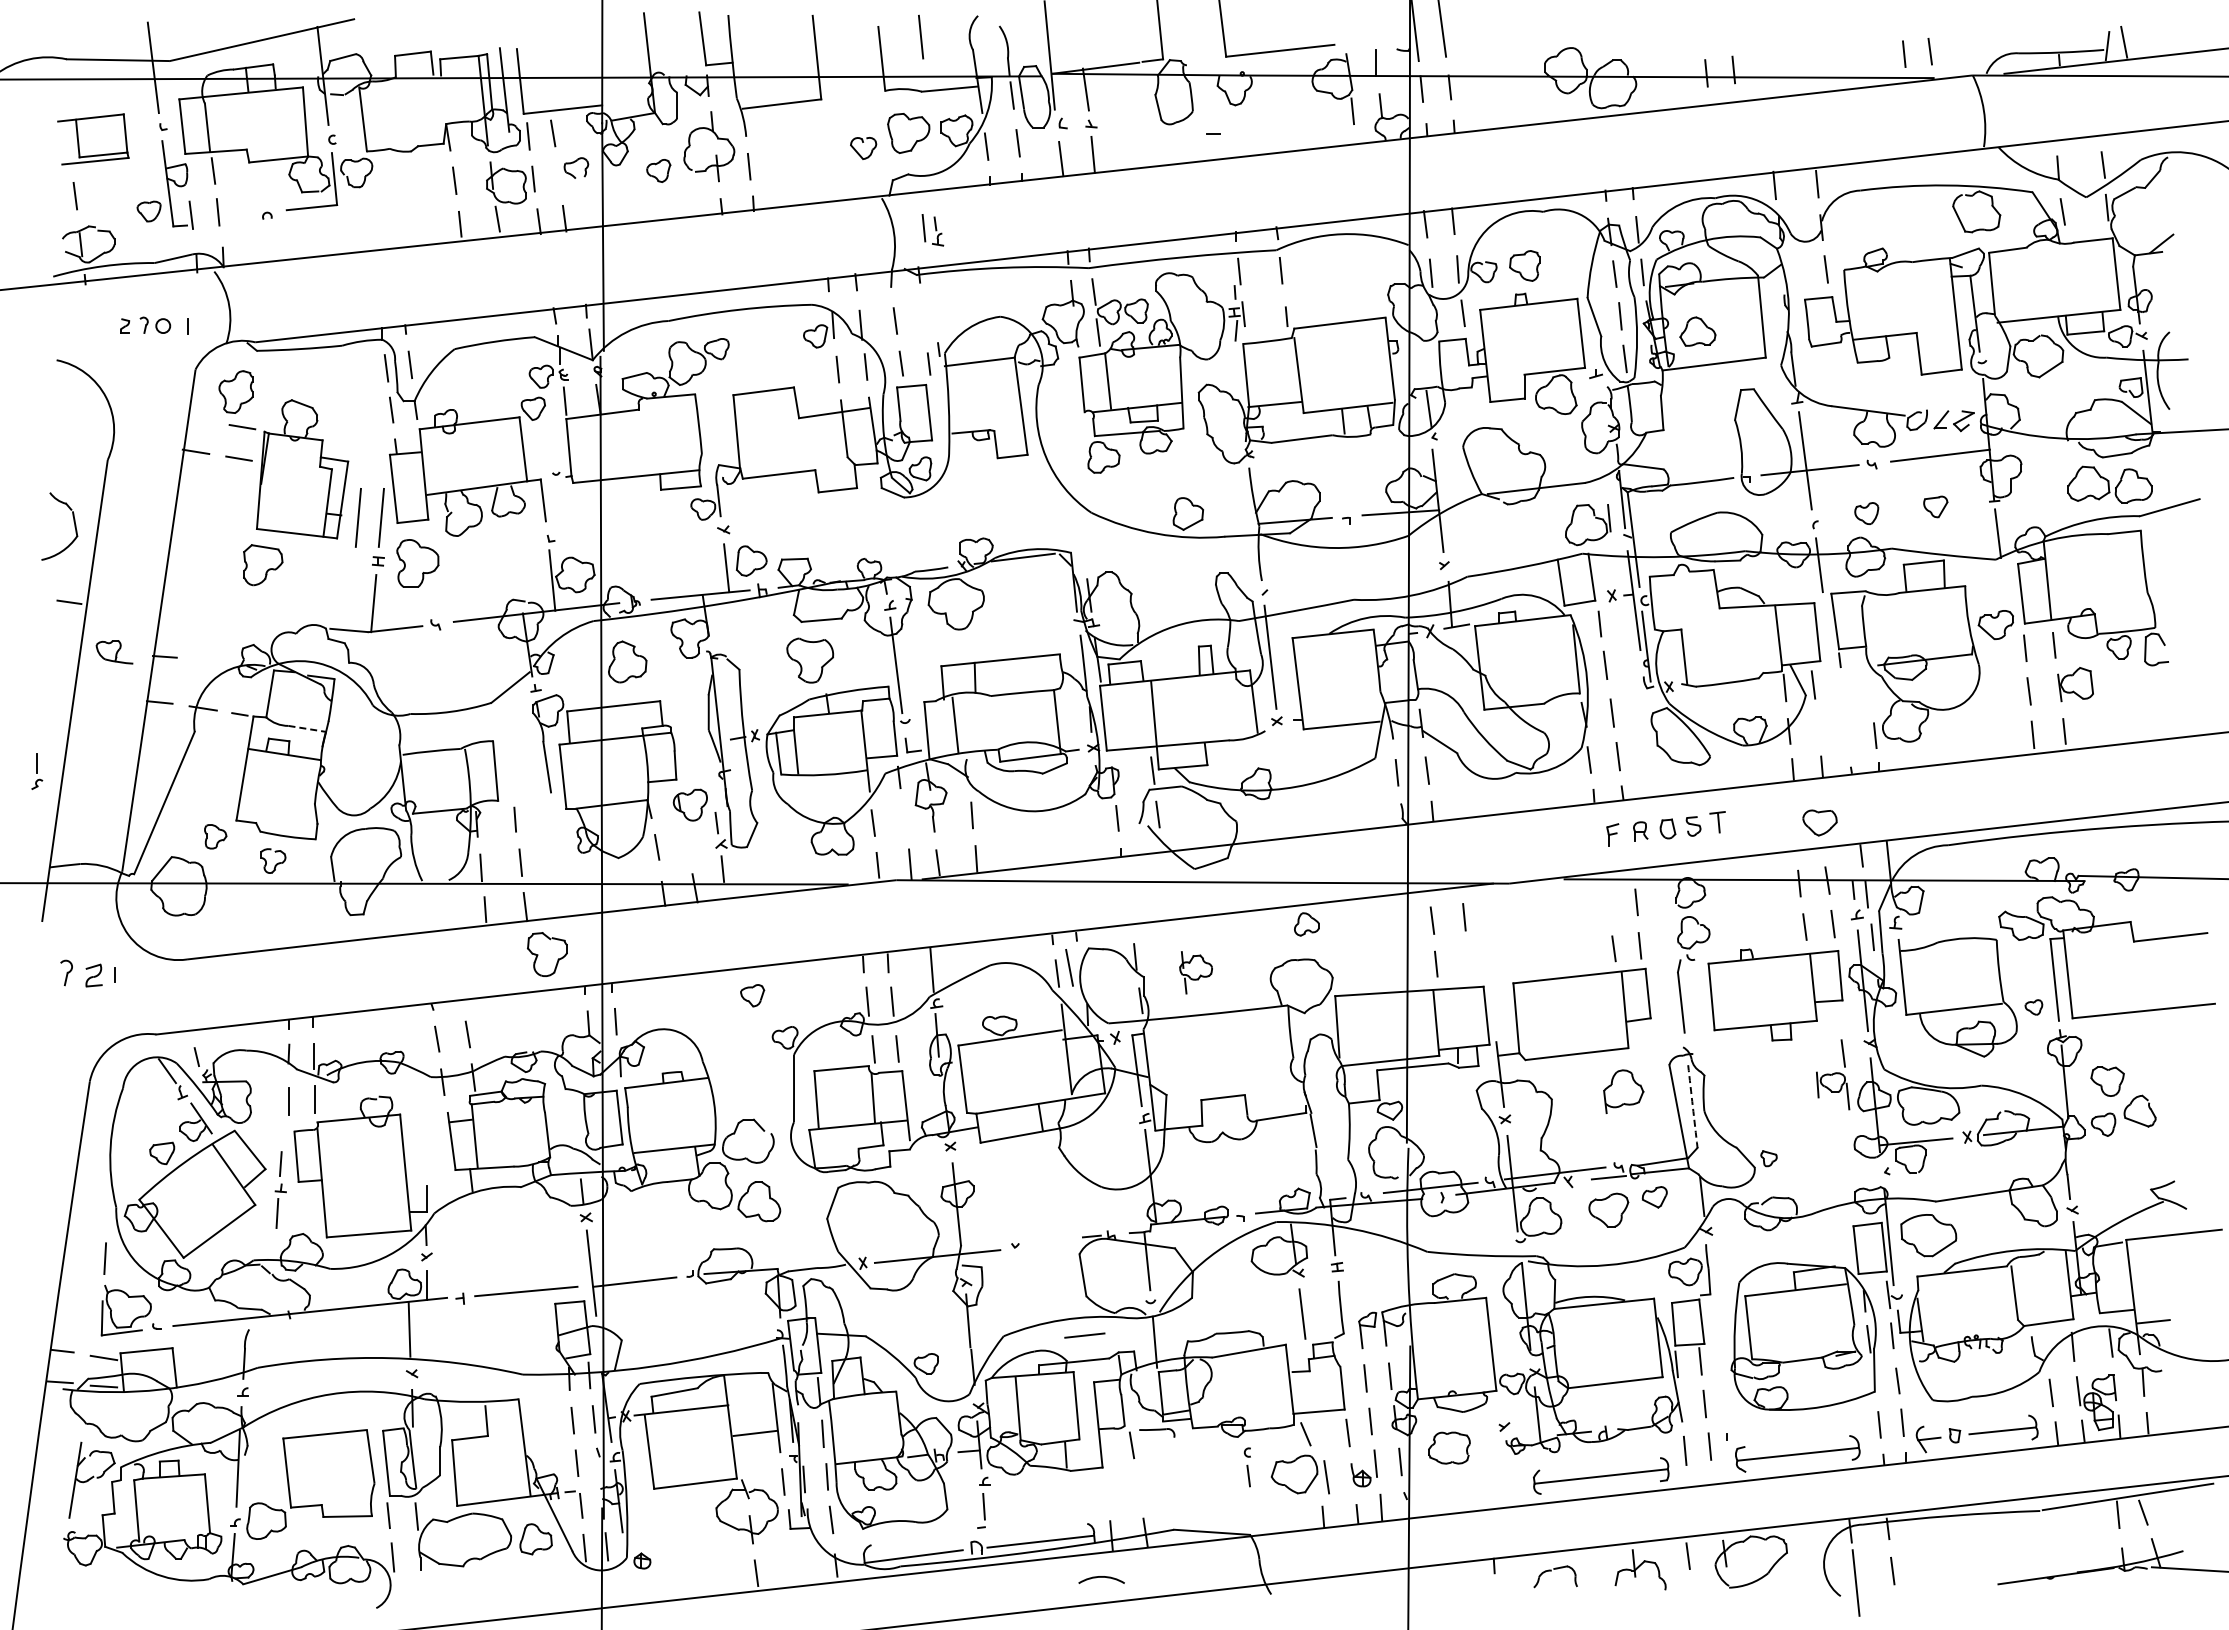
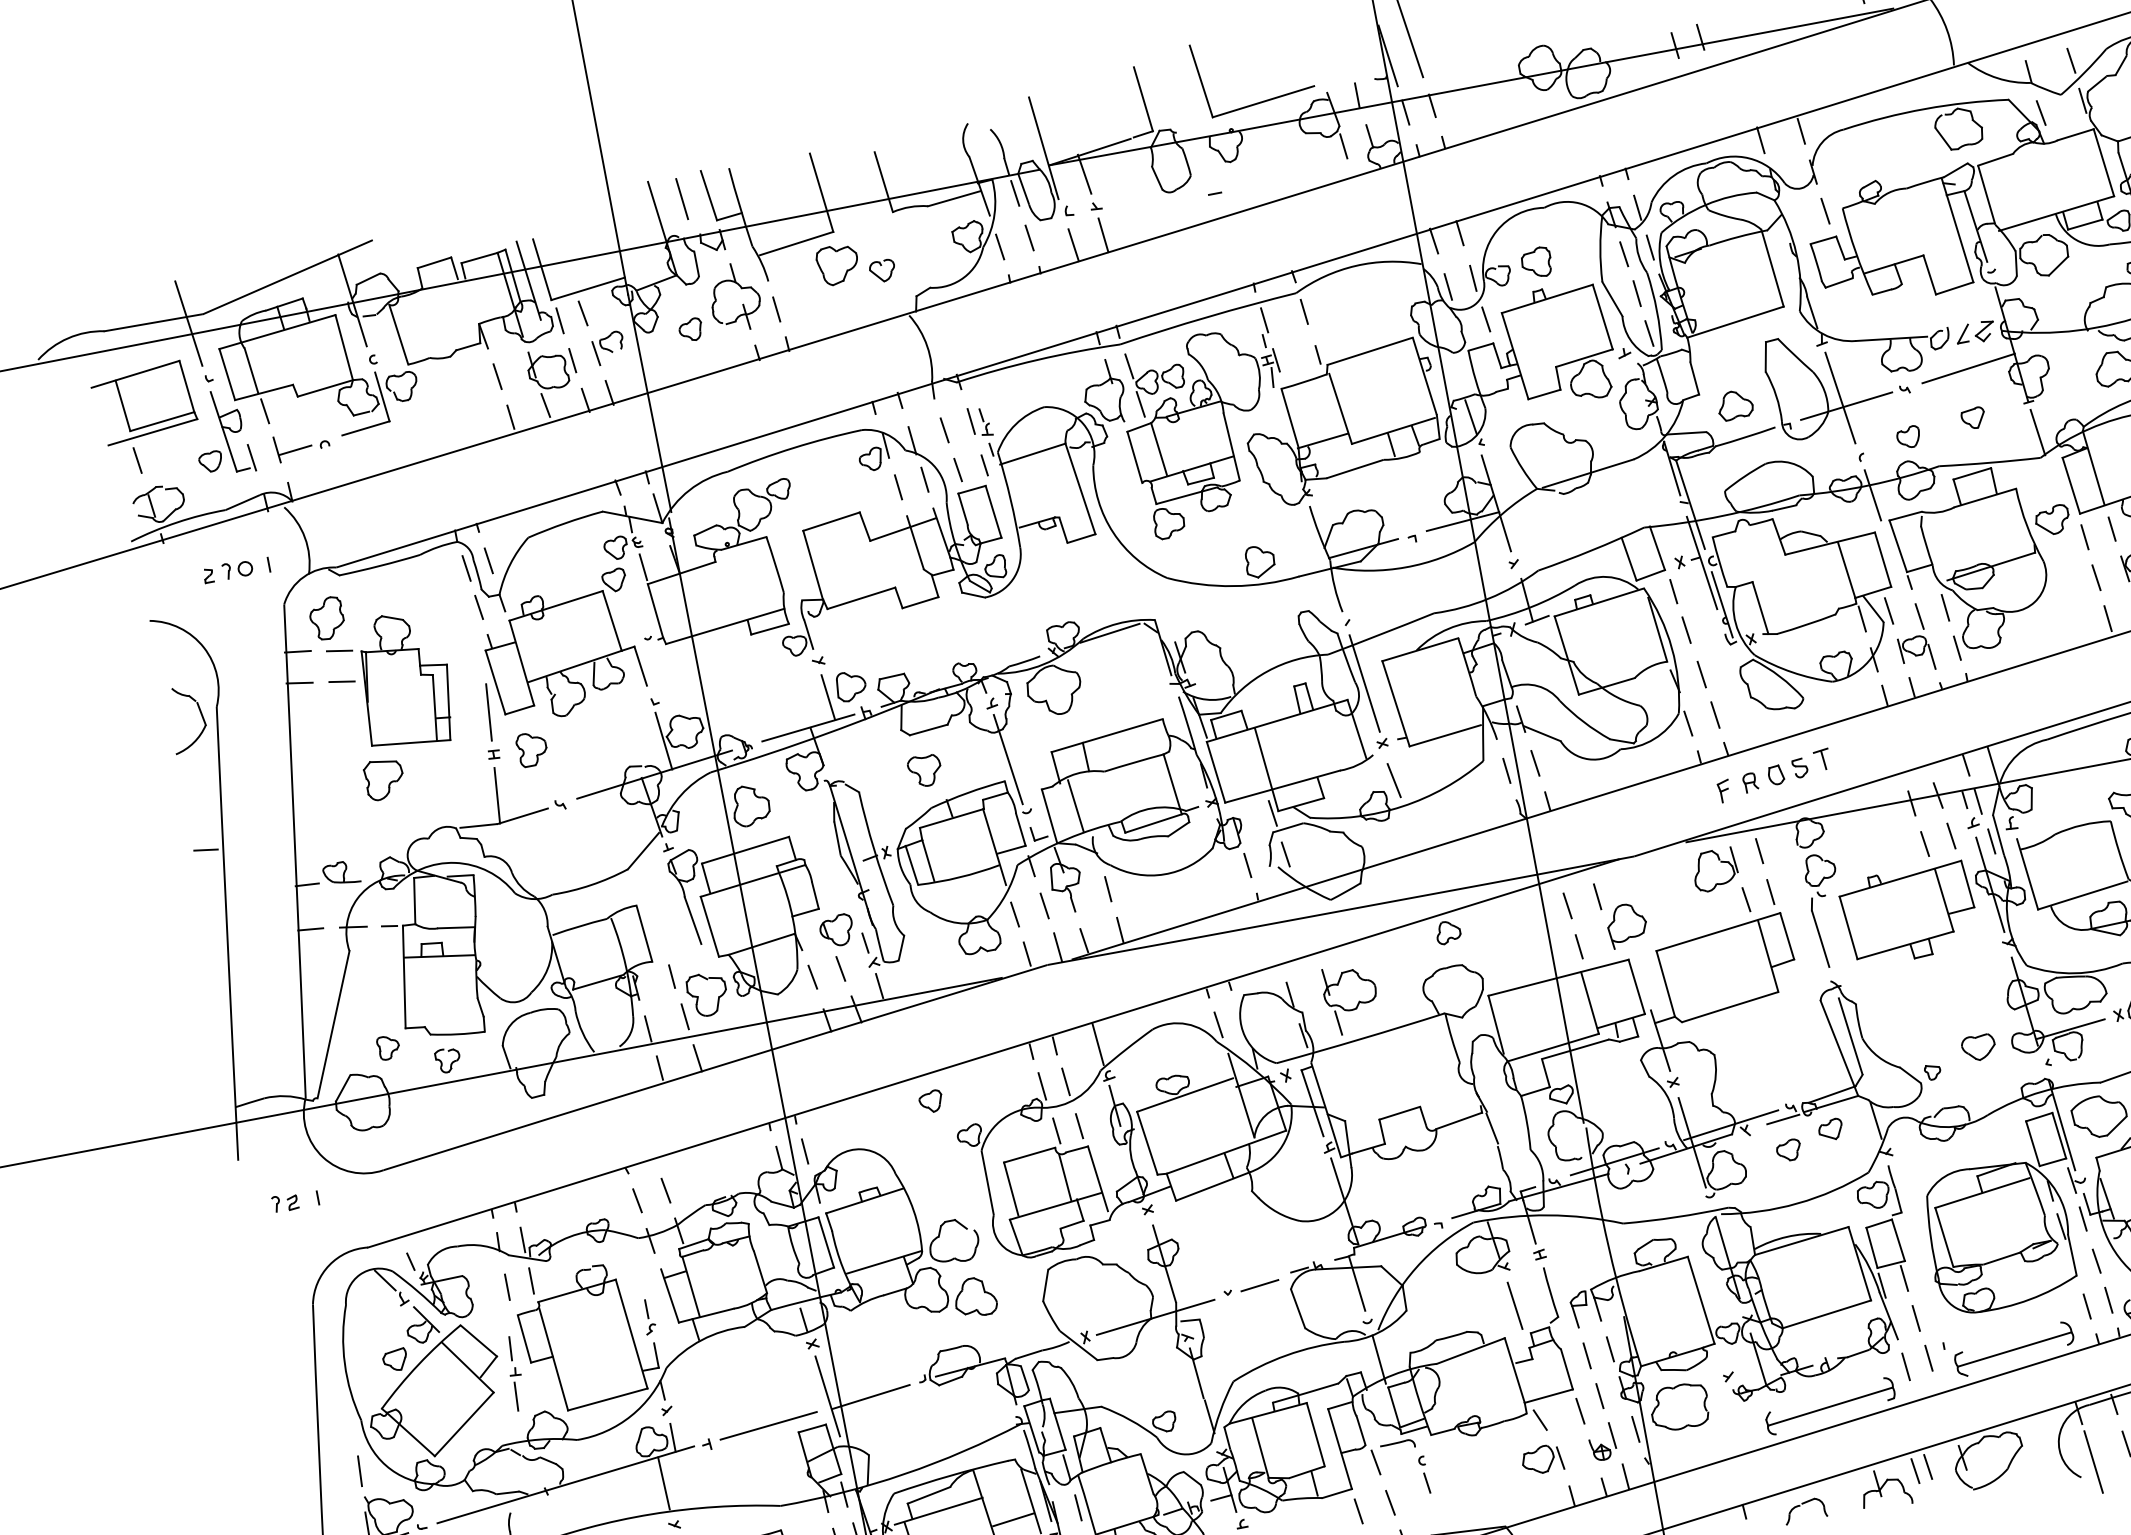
line: (921, 36) -> (682, 198), moved
part: (908, 133) -> (837, 264), moved
part: (93, 139) -> (144, 403), size x1.43
line: (558, 176) -> (596, 353), added
line: (236, 215) -> (295, 449), added
part: (932, 230) -> (979, 422), moved
part: (1697, 331) -> (1734, 405), moved
line: (200, 419) -> (298, 651), added
line: (358, 517) -> (467, 716), removed
part: (73, 521) -> (199, 711), moved
part: (1588, 525) -> (1715, 870), moved
part: (417, 562) -> (531, 748), size x0.71
part: (114, 652) -> (341, 873), moved
part: (809, 660) -> (924, 770), size x0.71
line: (1870, 692) -> (1944, 607), added
line: (307, 728) -> (456, 927), dashed -> solid
part: (37, 771) -> (648, 1316), moved
line: (904, 819) -> (1044, 905), added
part: (1819, 822) -> (1978, 1047), moved
line: (686, 844) -> (840, 969), added
part: (547, 954) -> (707, 994), moved
line: (1069, 967) -> (1394, 780), moved
part: (1195, 972) -> (1350, 998), size x1.67
part: (81, 973) -> (285, 1202), size x0.62
part: (1833, 1074) -> (1914, 638), moved
part: (1623, 1091) -> (1626, 925), moved
arc: (1692, 1106) -> (1850, 1036), dashed -> solid
part: (1608, 1209) -> (1788, 1149), size x0.62
line: (1084, 1335) -> (1259, 1285), moved
part: (1449, 1448) -> (1680, 1407), size x1.43
part: (1246, 1467) -> (1423, 1475), moved
part: (1299, 1474) -> (1541, 1459), size x0.71
line: (1138, 1488) -> (1390, 1502), added
line: (1104, 1491) -> (1358, 1511), added
line: (1674, 1557) -> (1915, 1470), added

